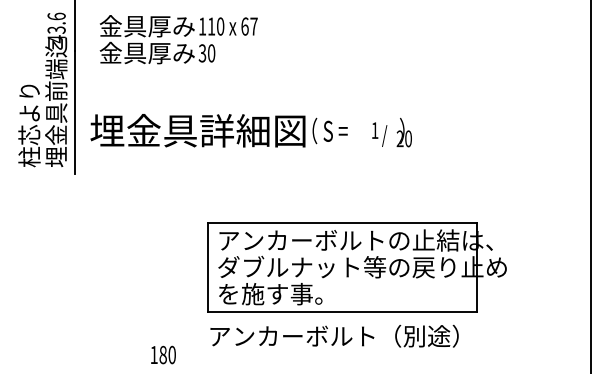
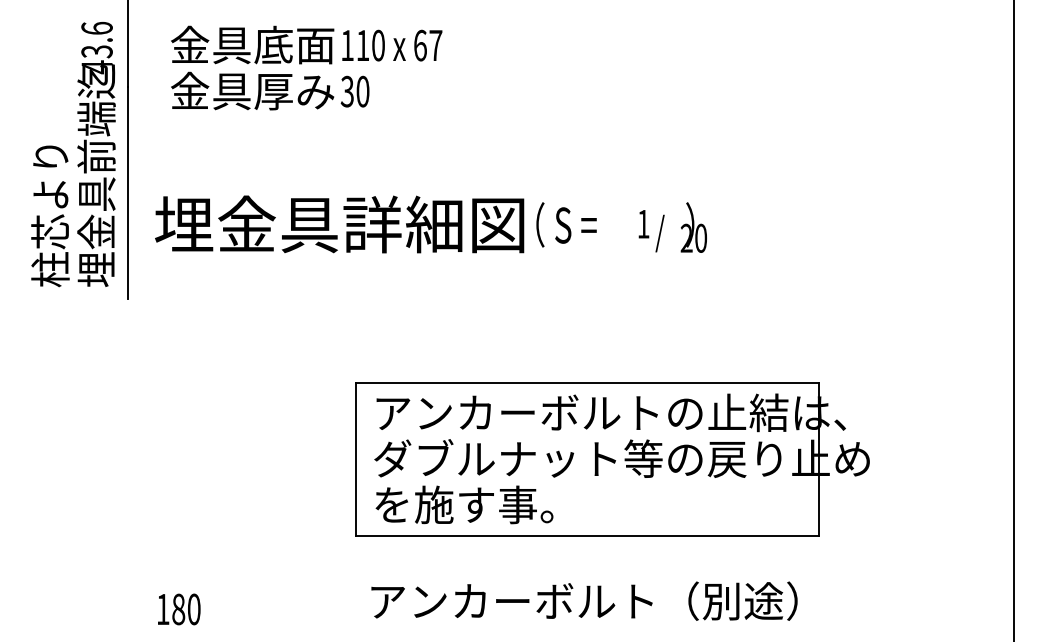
text: (171, 26) -> (294, 45), 金具厚み -> 金具底面
text: (334, 335) -> (584, 599), moved
text: (163, 354) -> (179, 608), moved

